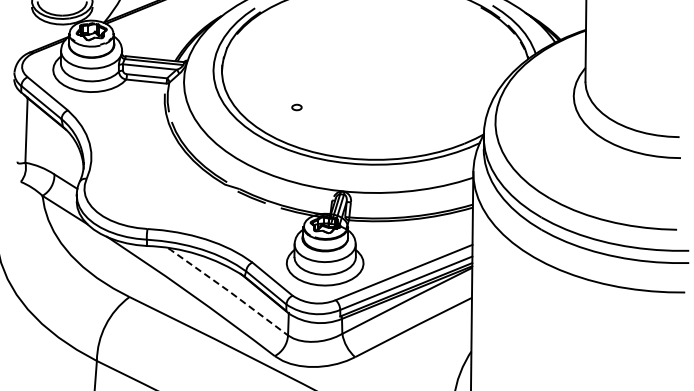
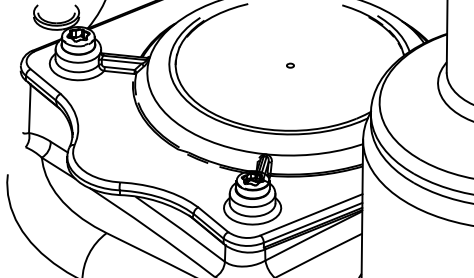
part: (296, 107) -> (290, 65), moved
line: (228, 291) -> (180, 229), dashed -> solid

